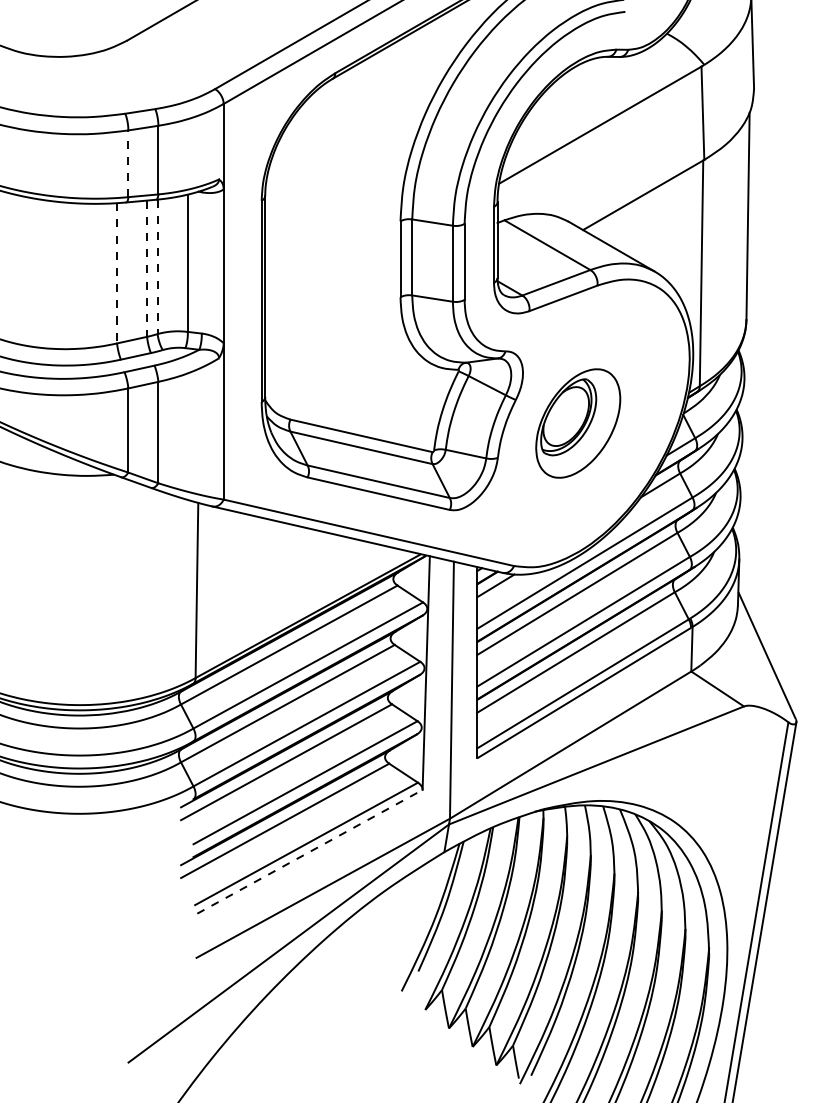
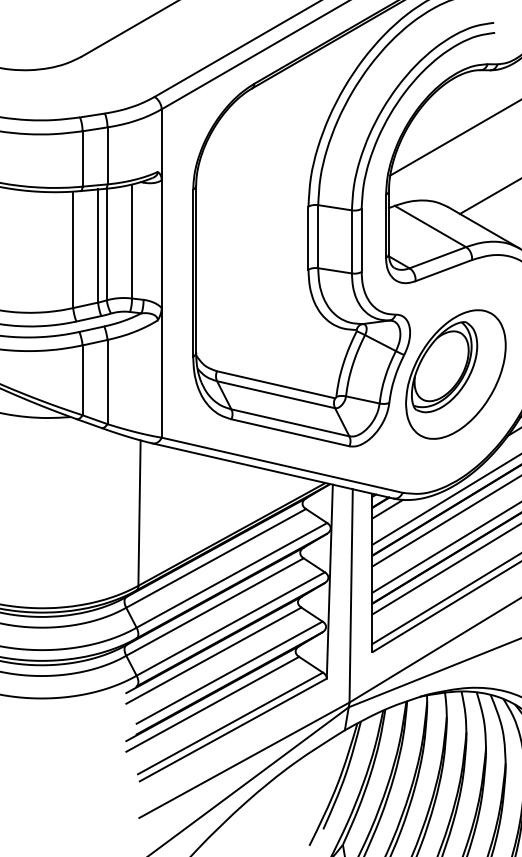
line: (128, 163) -> (82, 158), dashed -> solid
line: (157, 267) -> (106, 245), dashed -> solid
line: (147, 269) -> (98, 246), dashed -> solid
line: (117, 273) -> (73, 250), dashed -> solid
part: (578, 423) -> (456, 374), size x1.43
line: (309, 851) -> (232, 729), dashed -> solid

